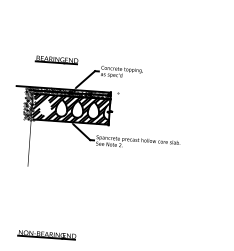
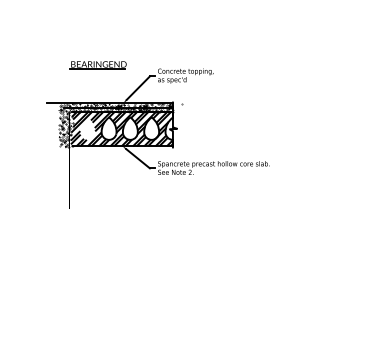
part: (47, 235) -> (101, 298), removed

